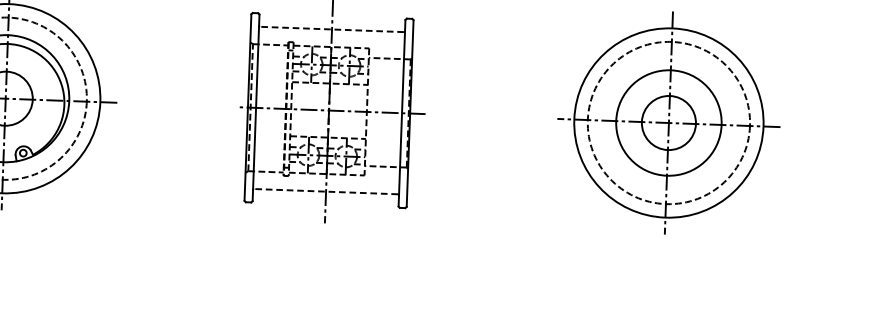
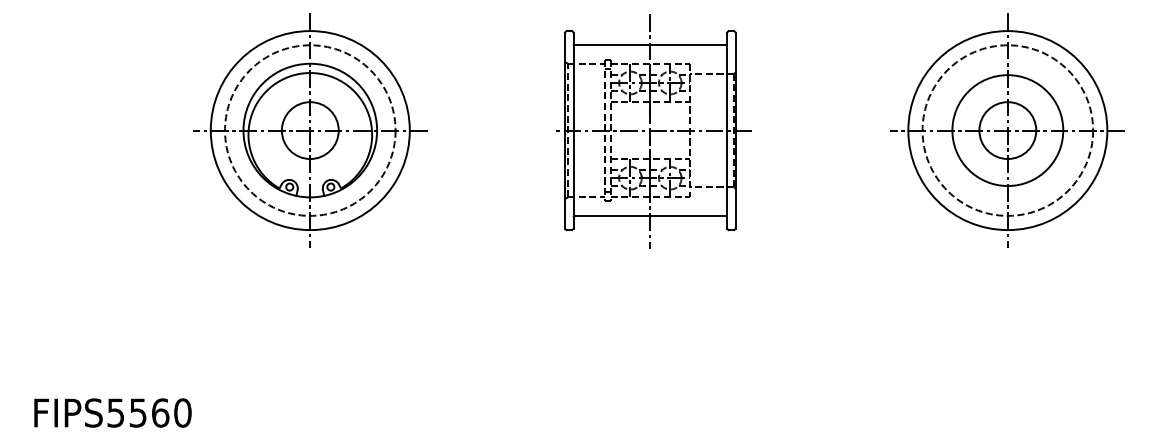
line: (332, 29) -> (650, 45), dashed -> solid
line: (326, 191) -> (650, 215), dashed -> solid

